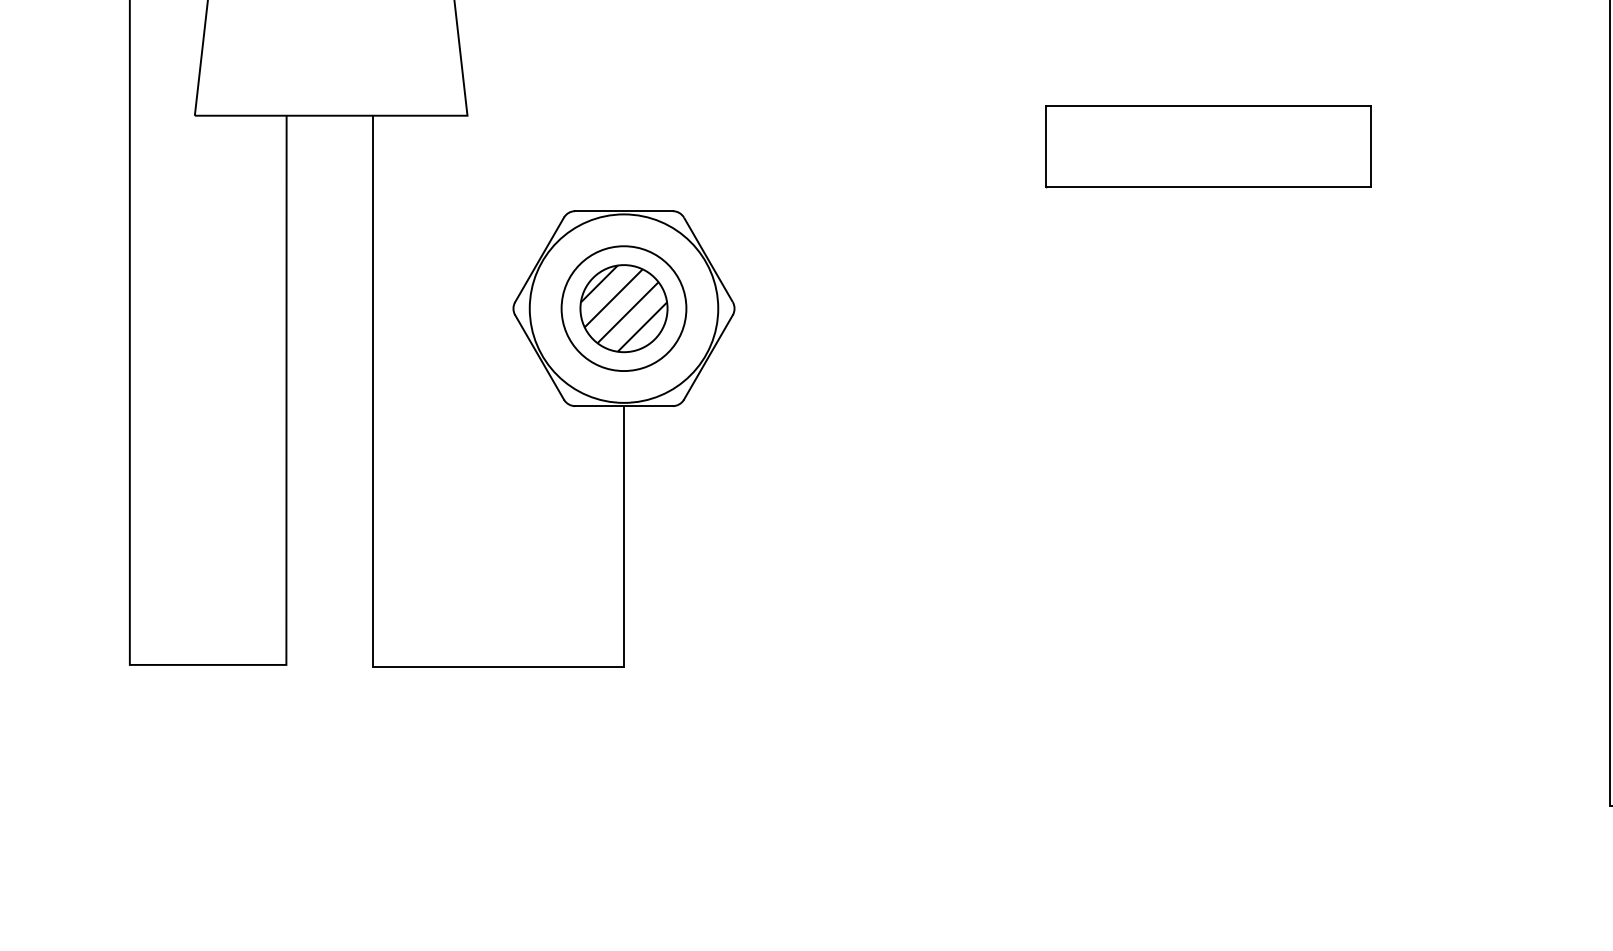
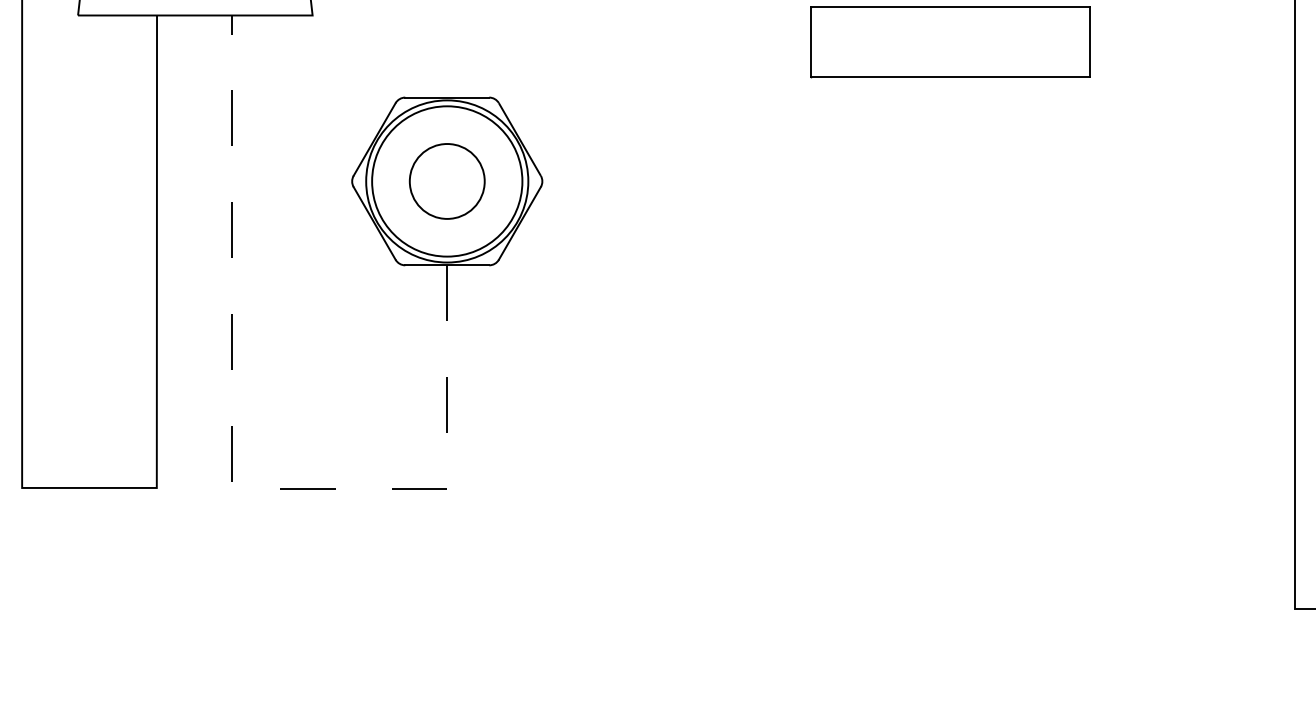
circle: (623, 308) -> (446, 181), size x1.4
hatch: (623, 308) -> (446, 181), removed
line: (373, 647) -> (231, 472), solid -> dashed

